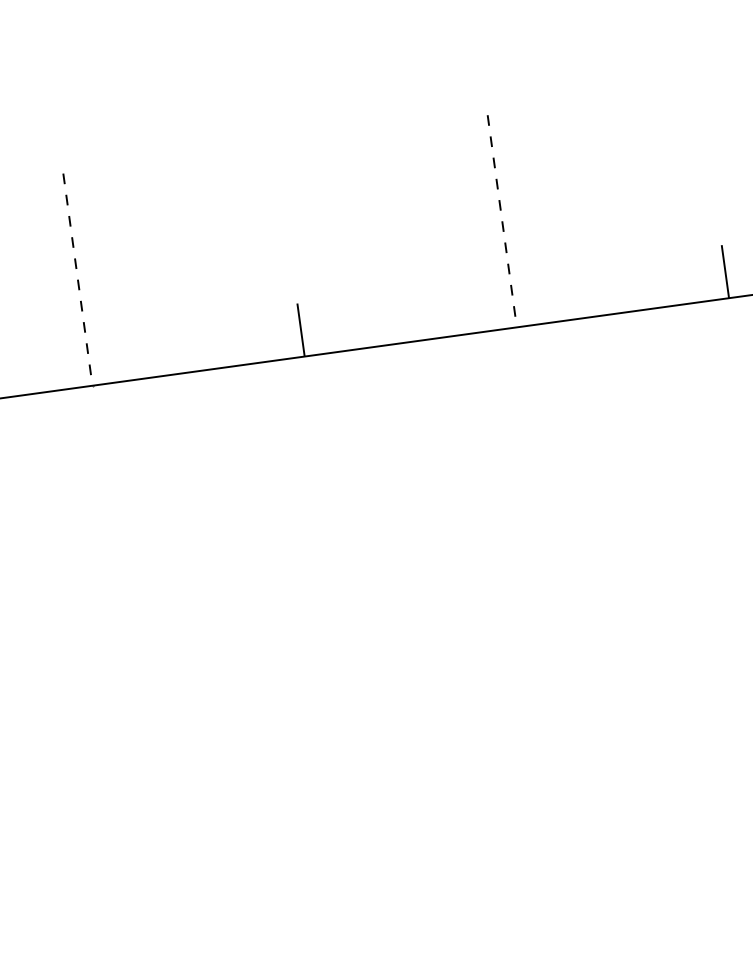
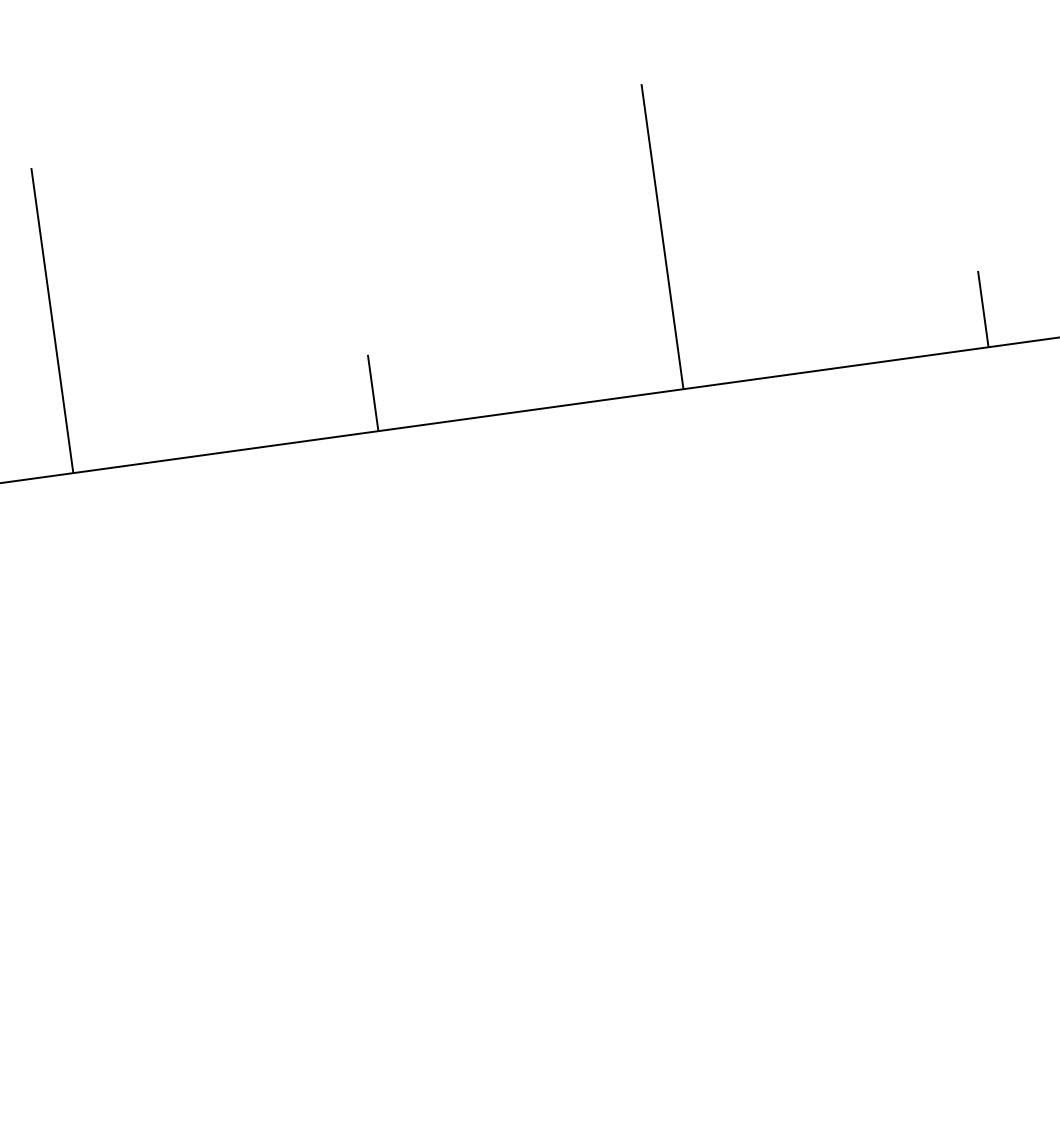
line: (502, 221) -> (662, 236), dashed -> solid
line: (77, 280) -> (51, 321), dashed -> solid

